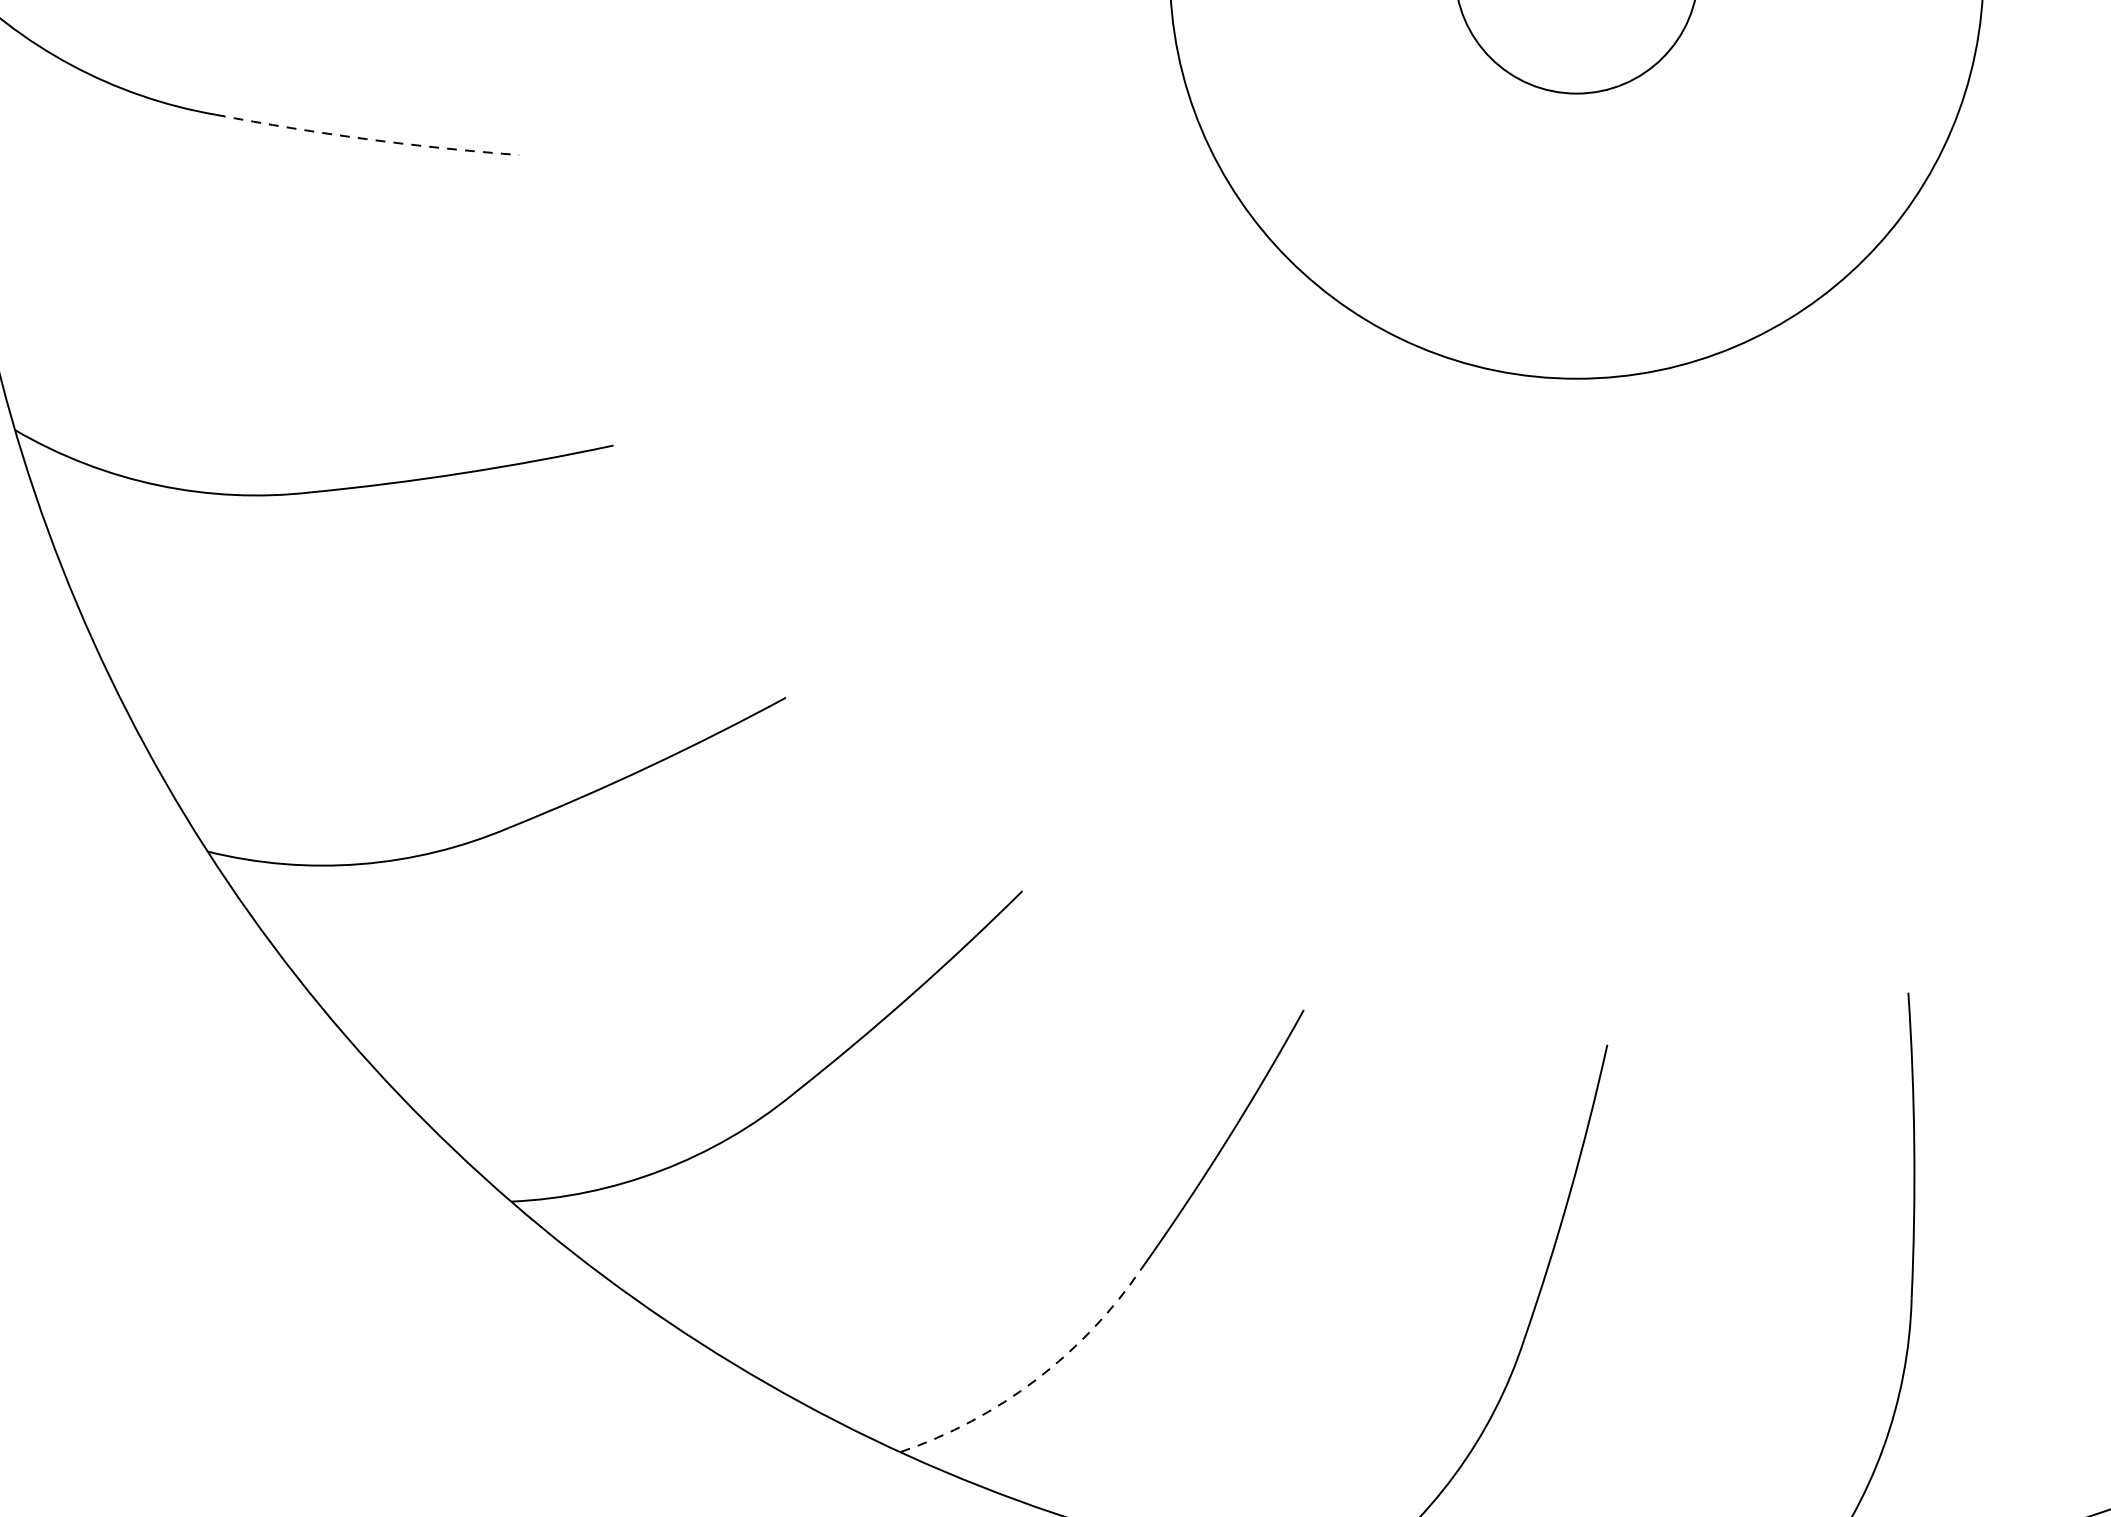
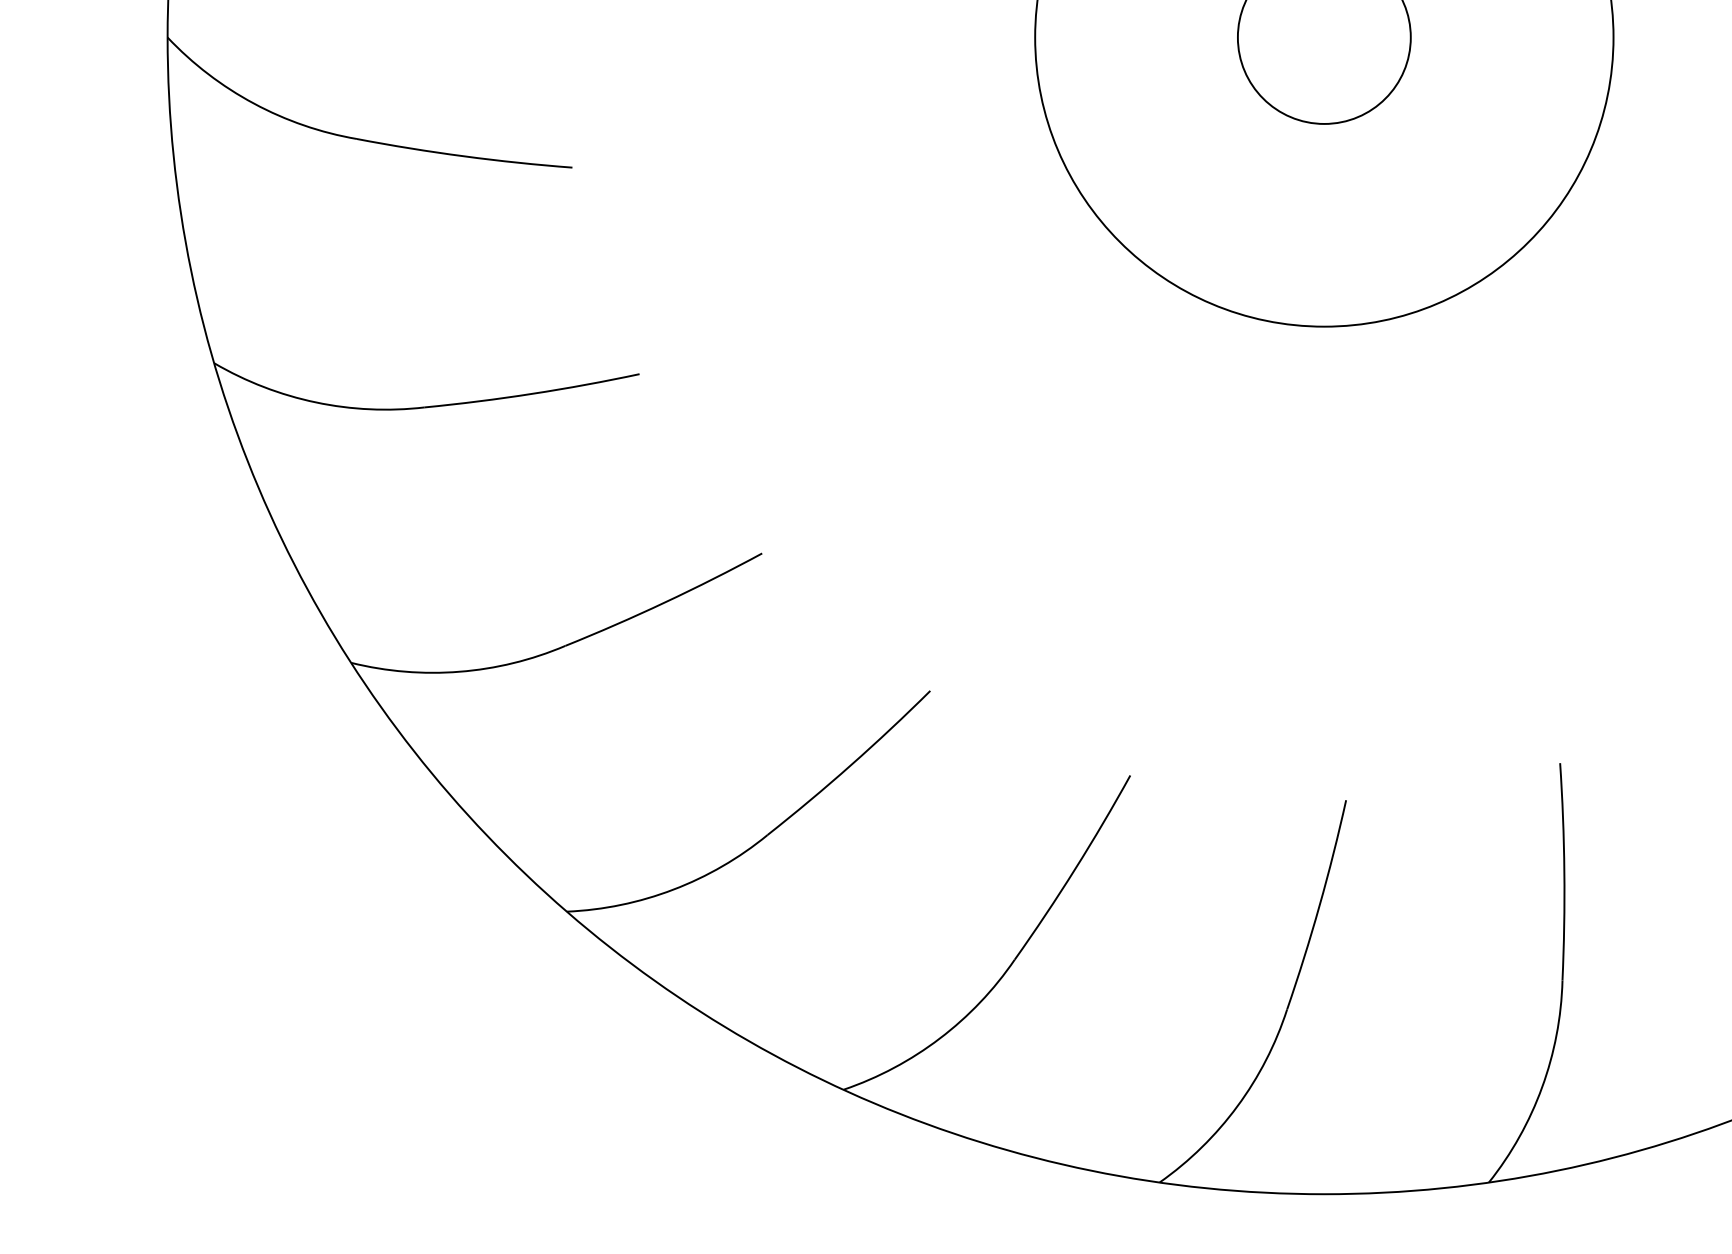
arc: (367, 139) -> (464, 156), dashed -> solid
arc: (1035, 1380) -> (939, 1038), dashed -> solid

